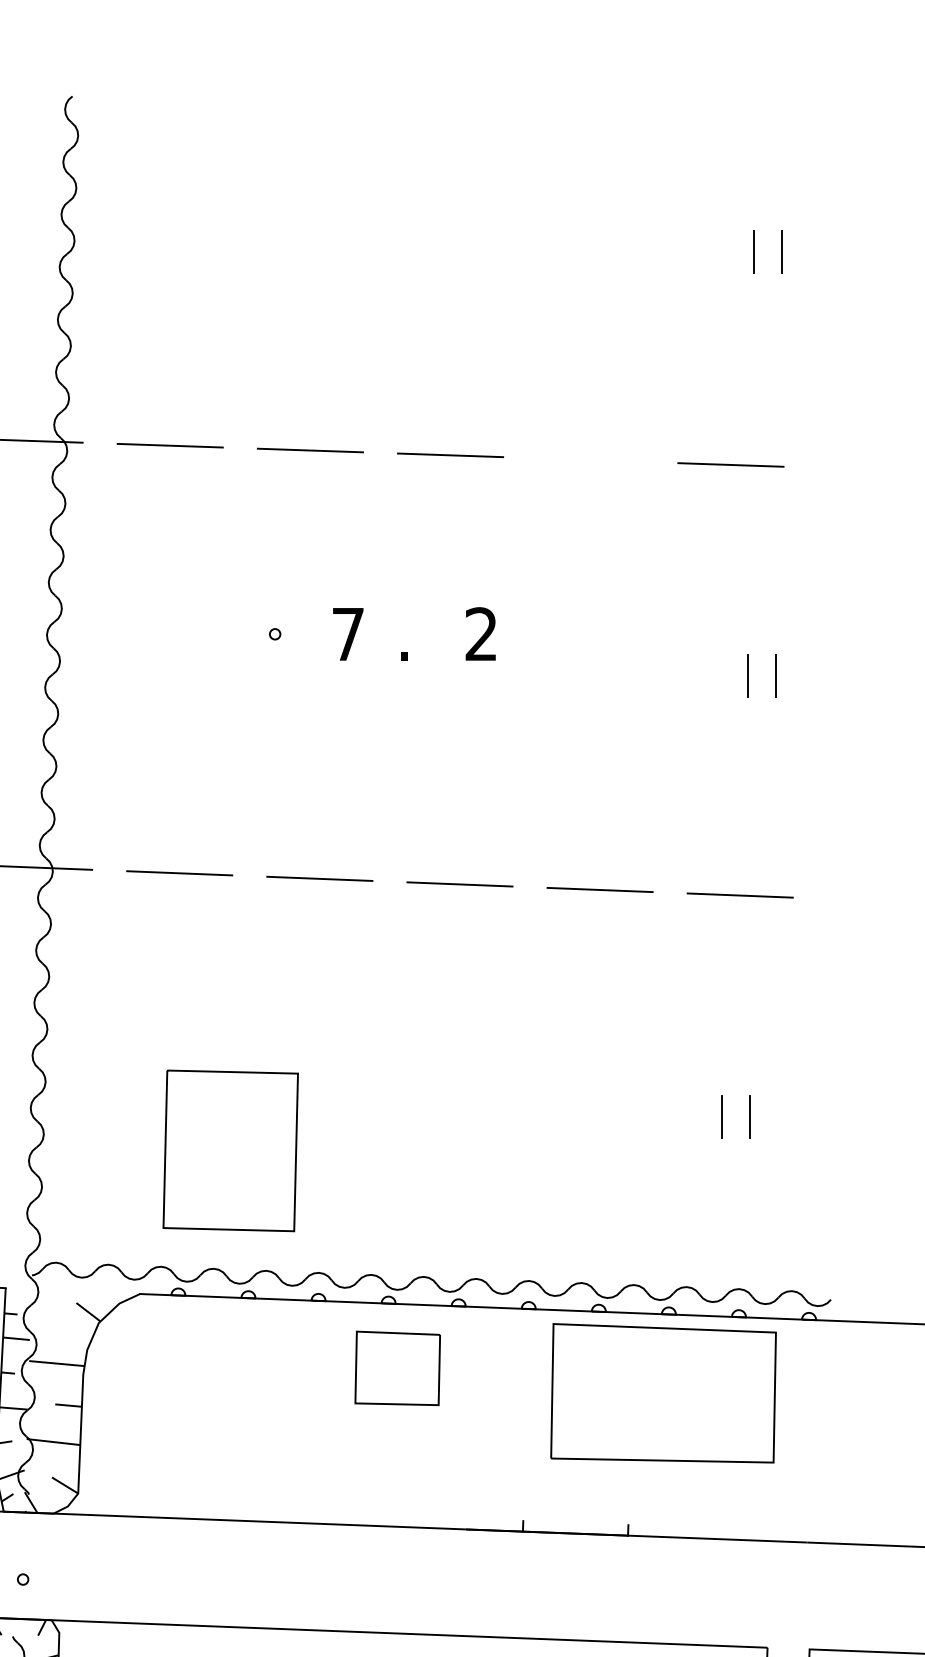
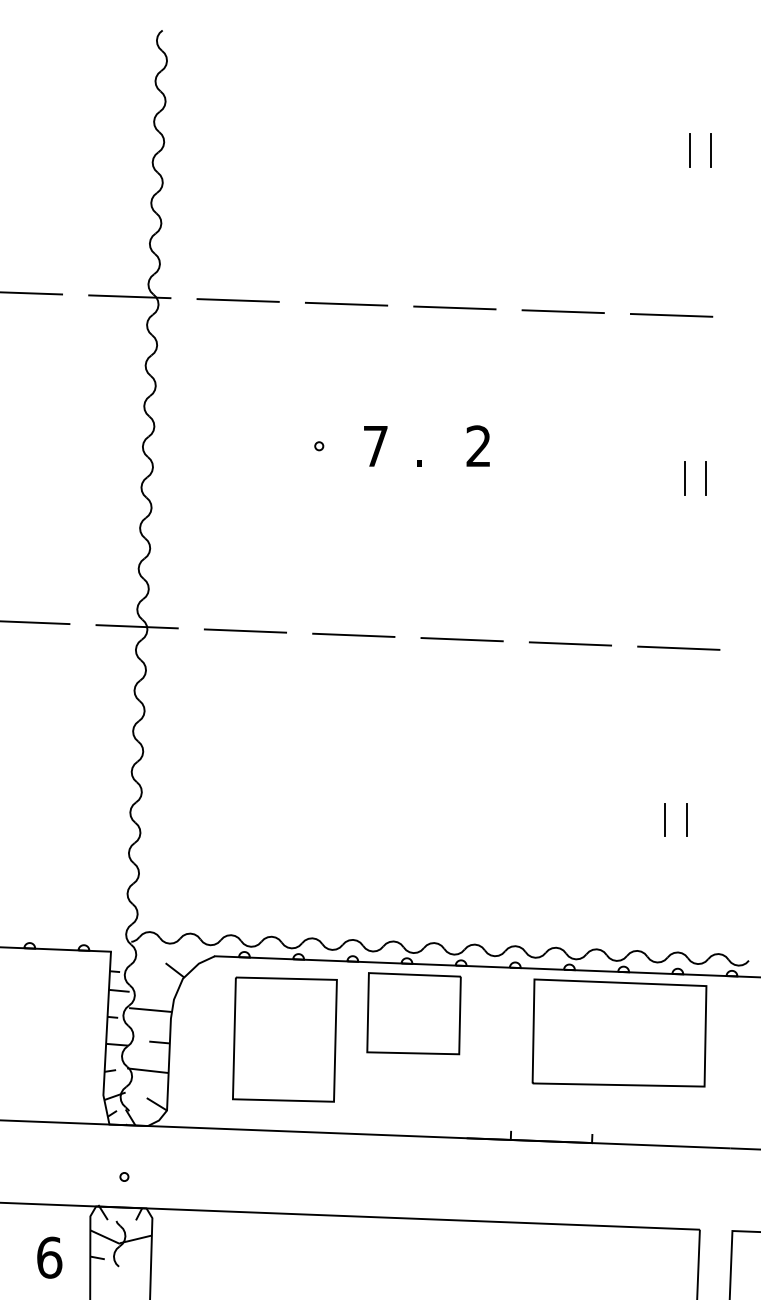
line: (589, 459) -> (562, 311), added
part: (230, 1150) -> (284, 1039), moved
part: (397, 1368) -> (413, 1013), size x1.43

